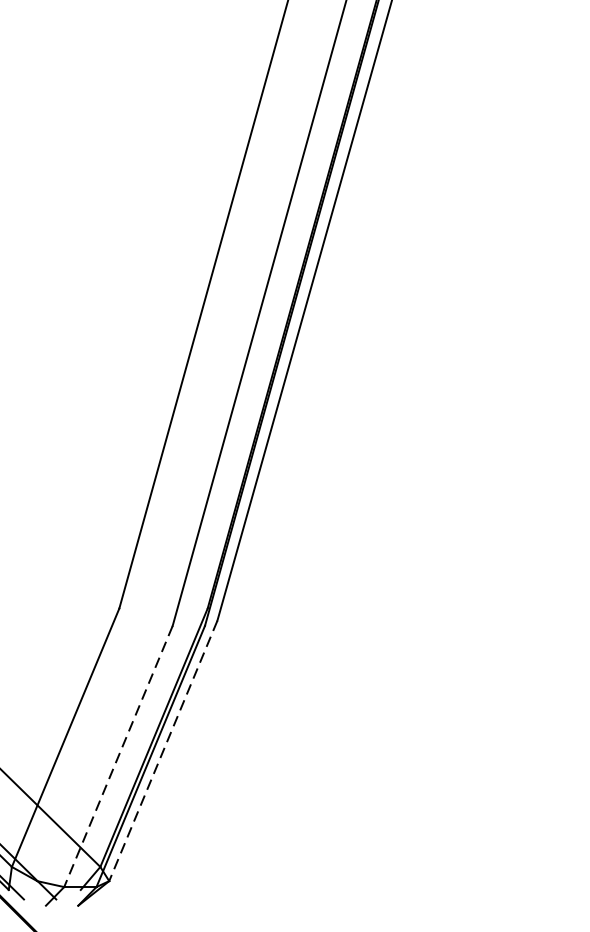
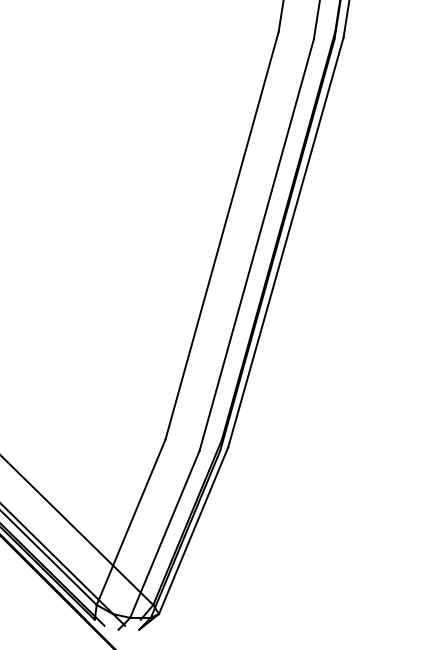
line: (163, 752) -> (193, 531), dashed -> solid
line: (117, 756) -> (164, 534), dashed -> solid

